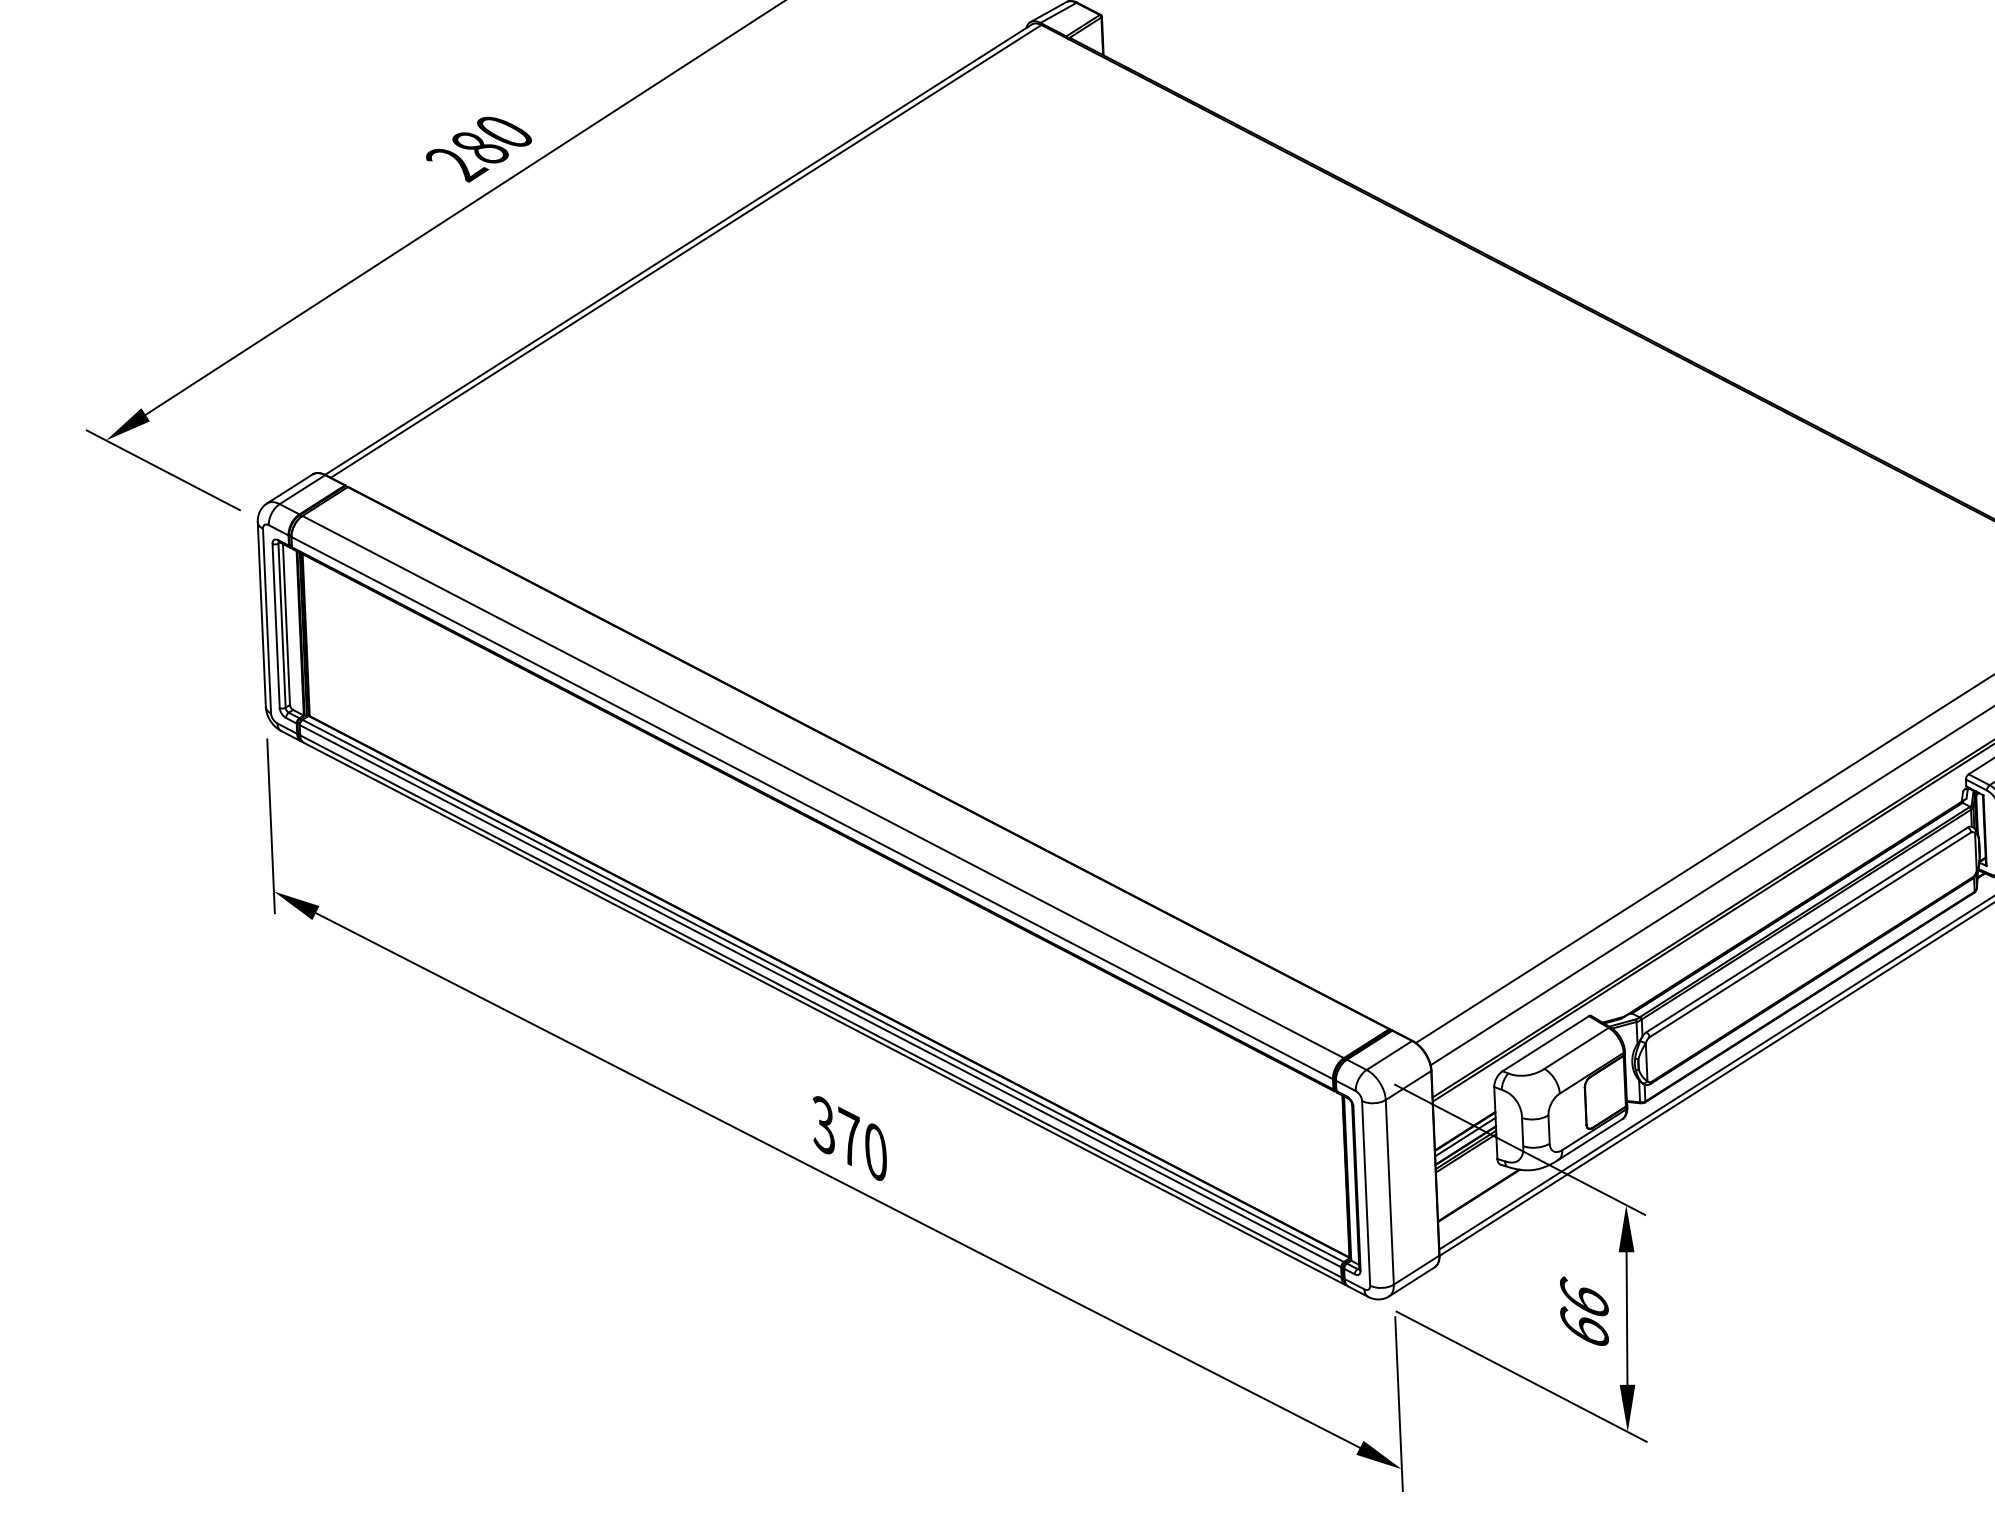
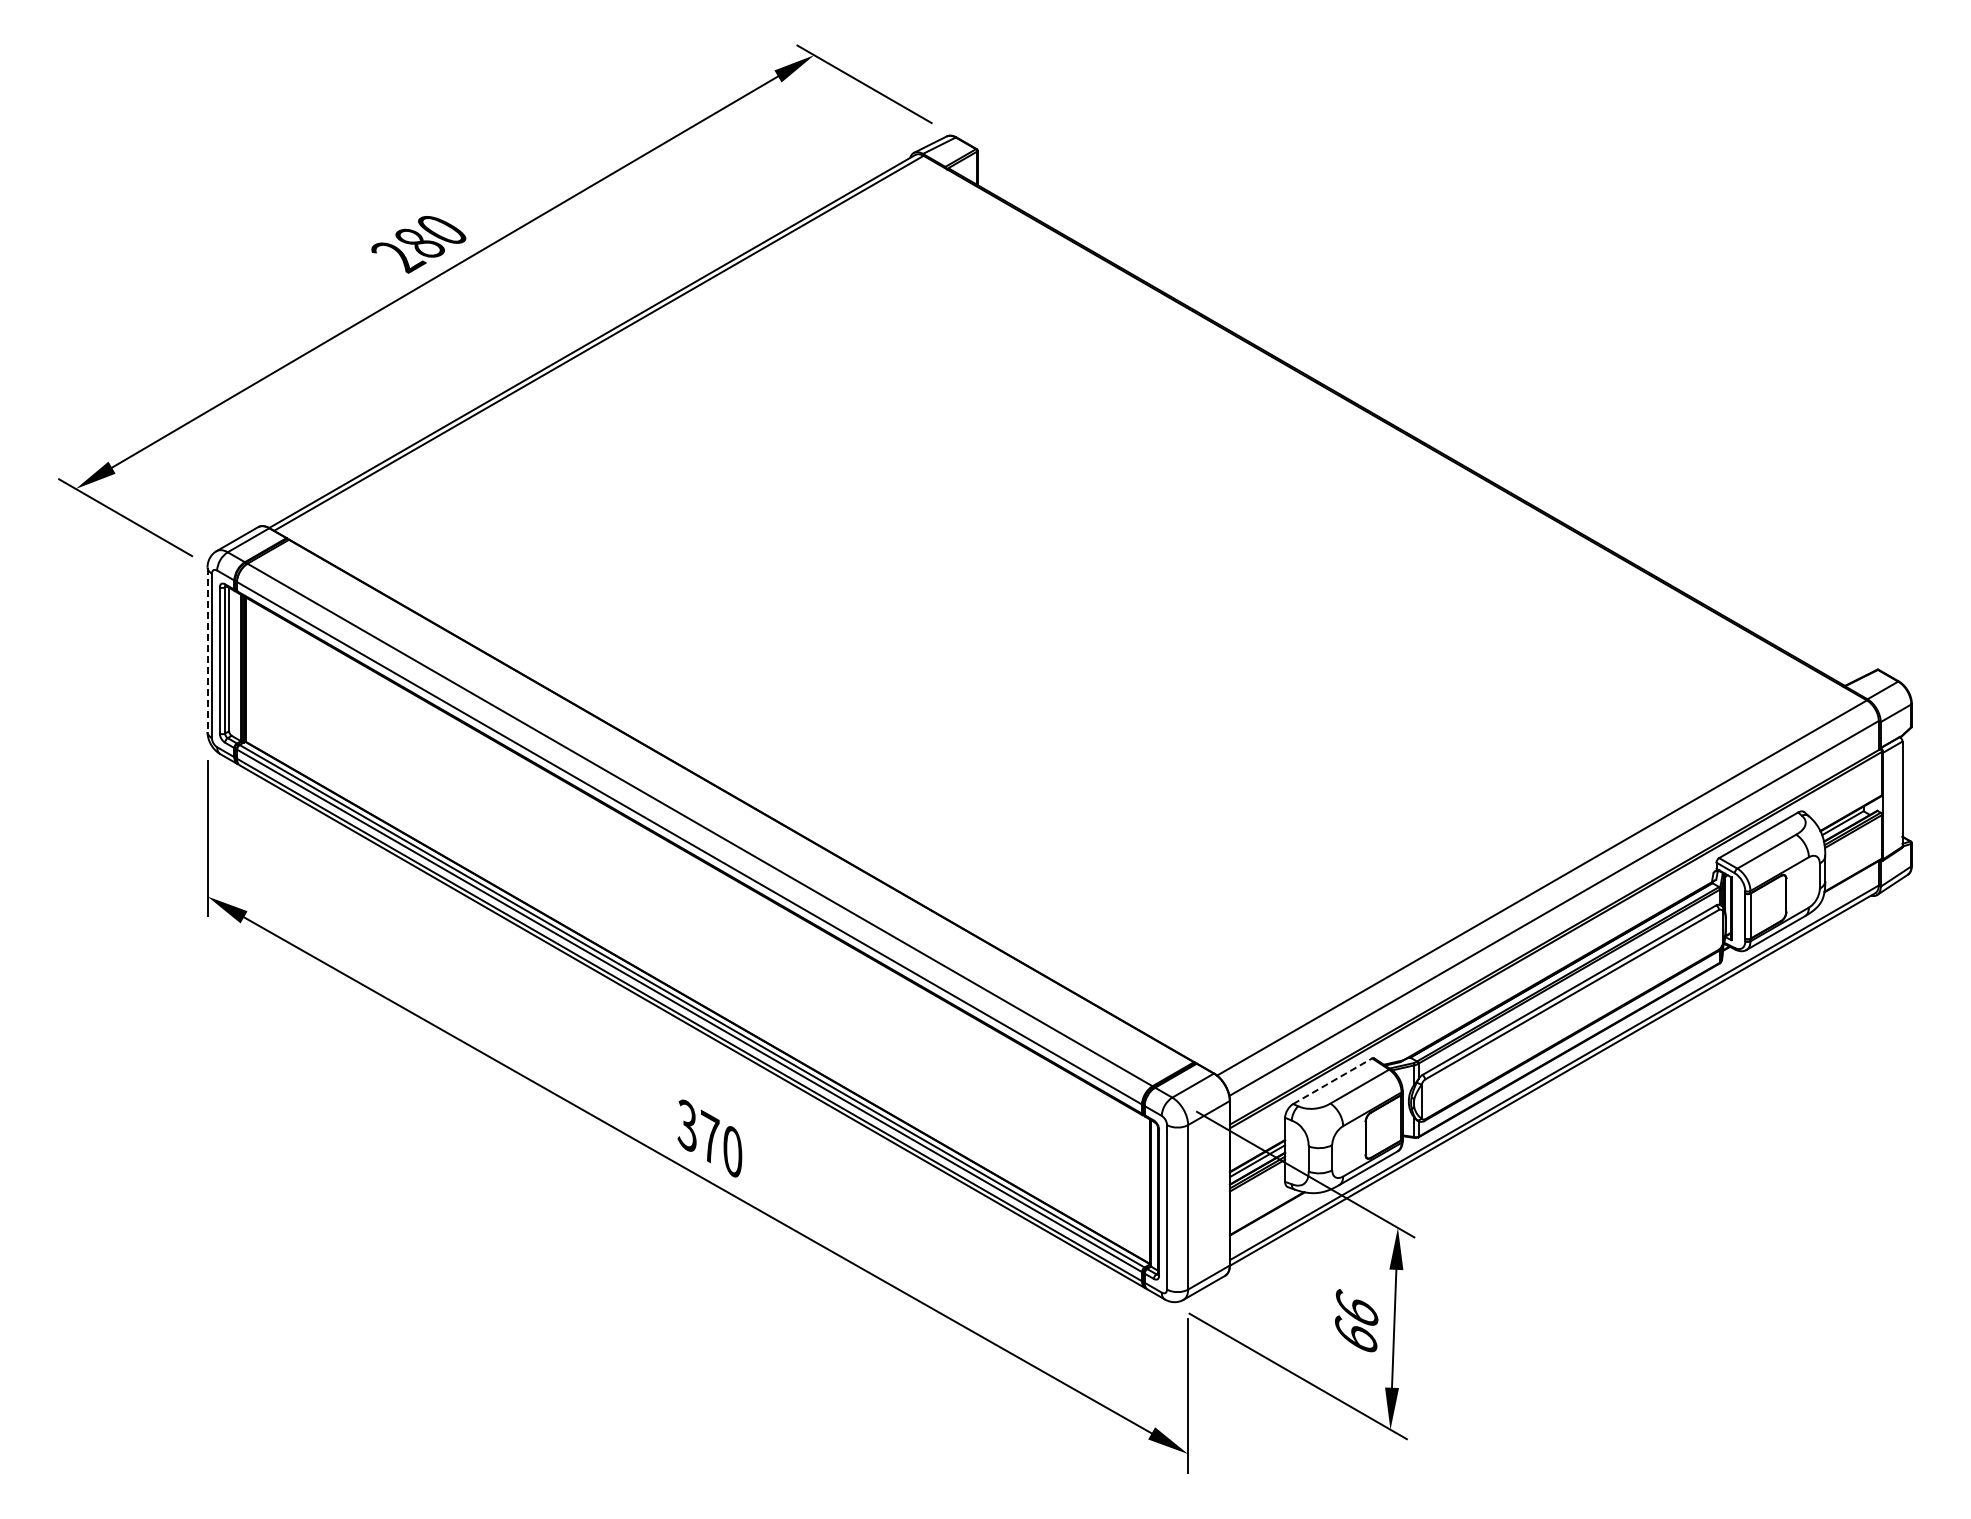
line: (261, 615) -> (207, 650), solid -> dashed
line: (1545, 1043) -> (1332, 1081), solid -> dashed

